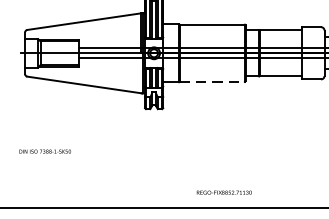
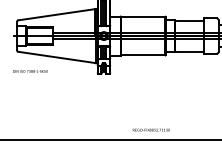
line: (212, 82) -> (143, 55), dashed -> solid
text: (45, 151) -> (30, 71), moved

